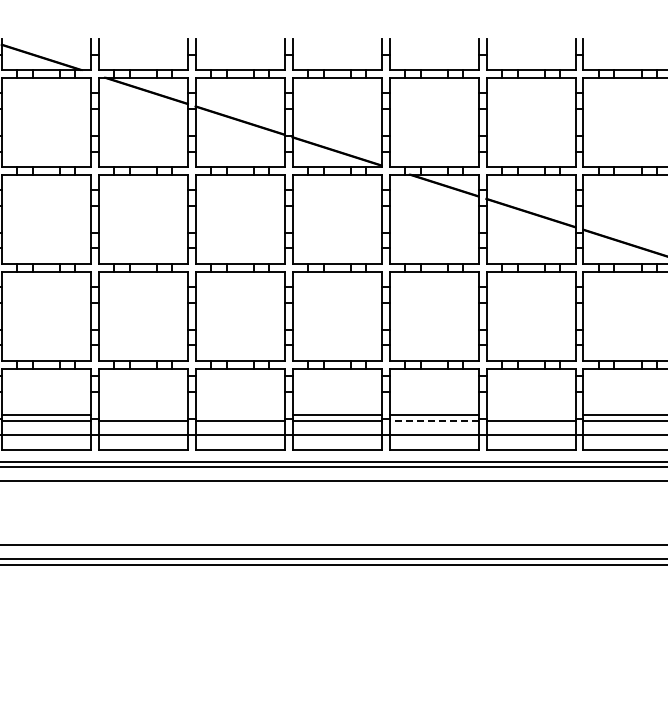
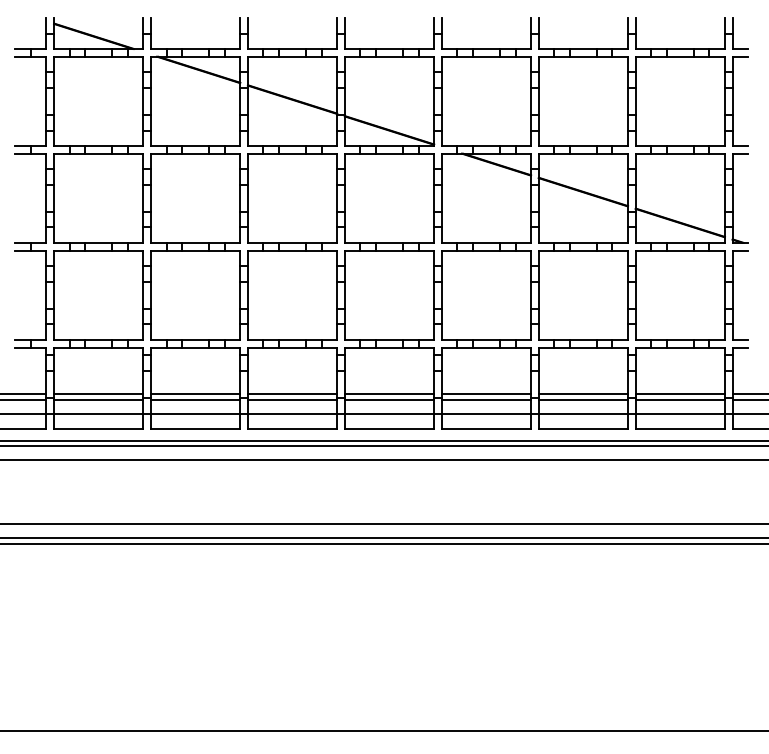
line: (143, 415) -> (195, 394), added
line: (240, 415) -> (292, 394), added
line: (530, 415) -> (582, 394), added
line: (434, 420) -> (486, 399), dashed -> solid

